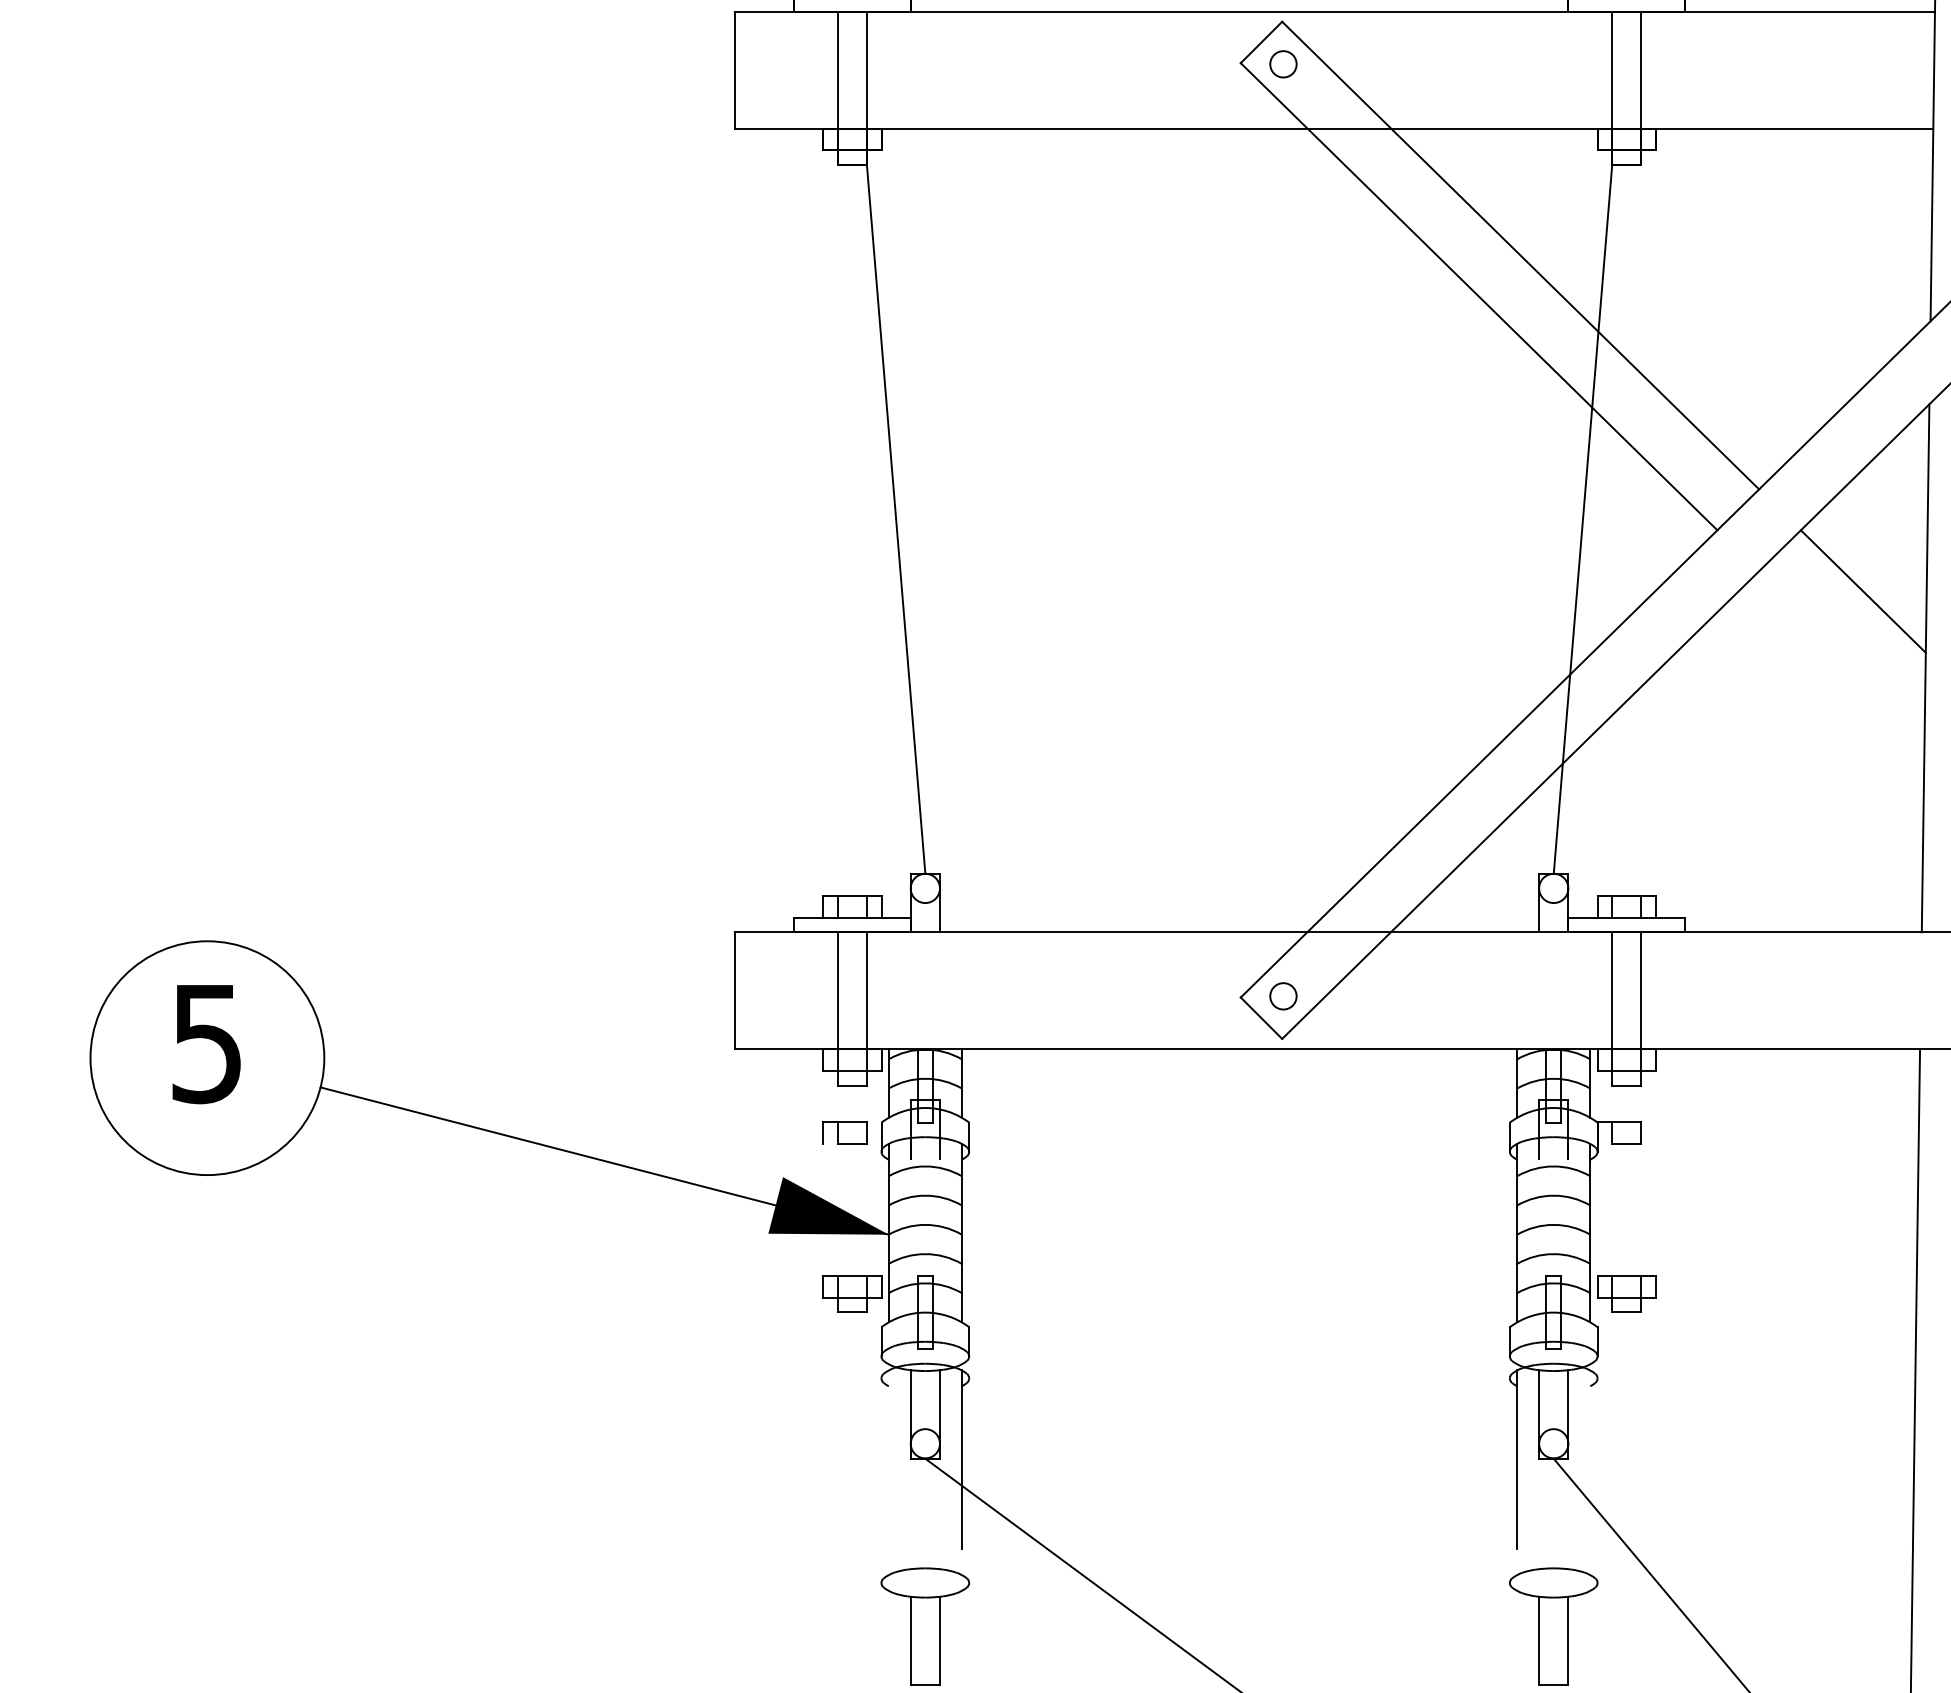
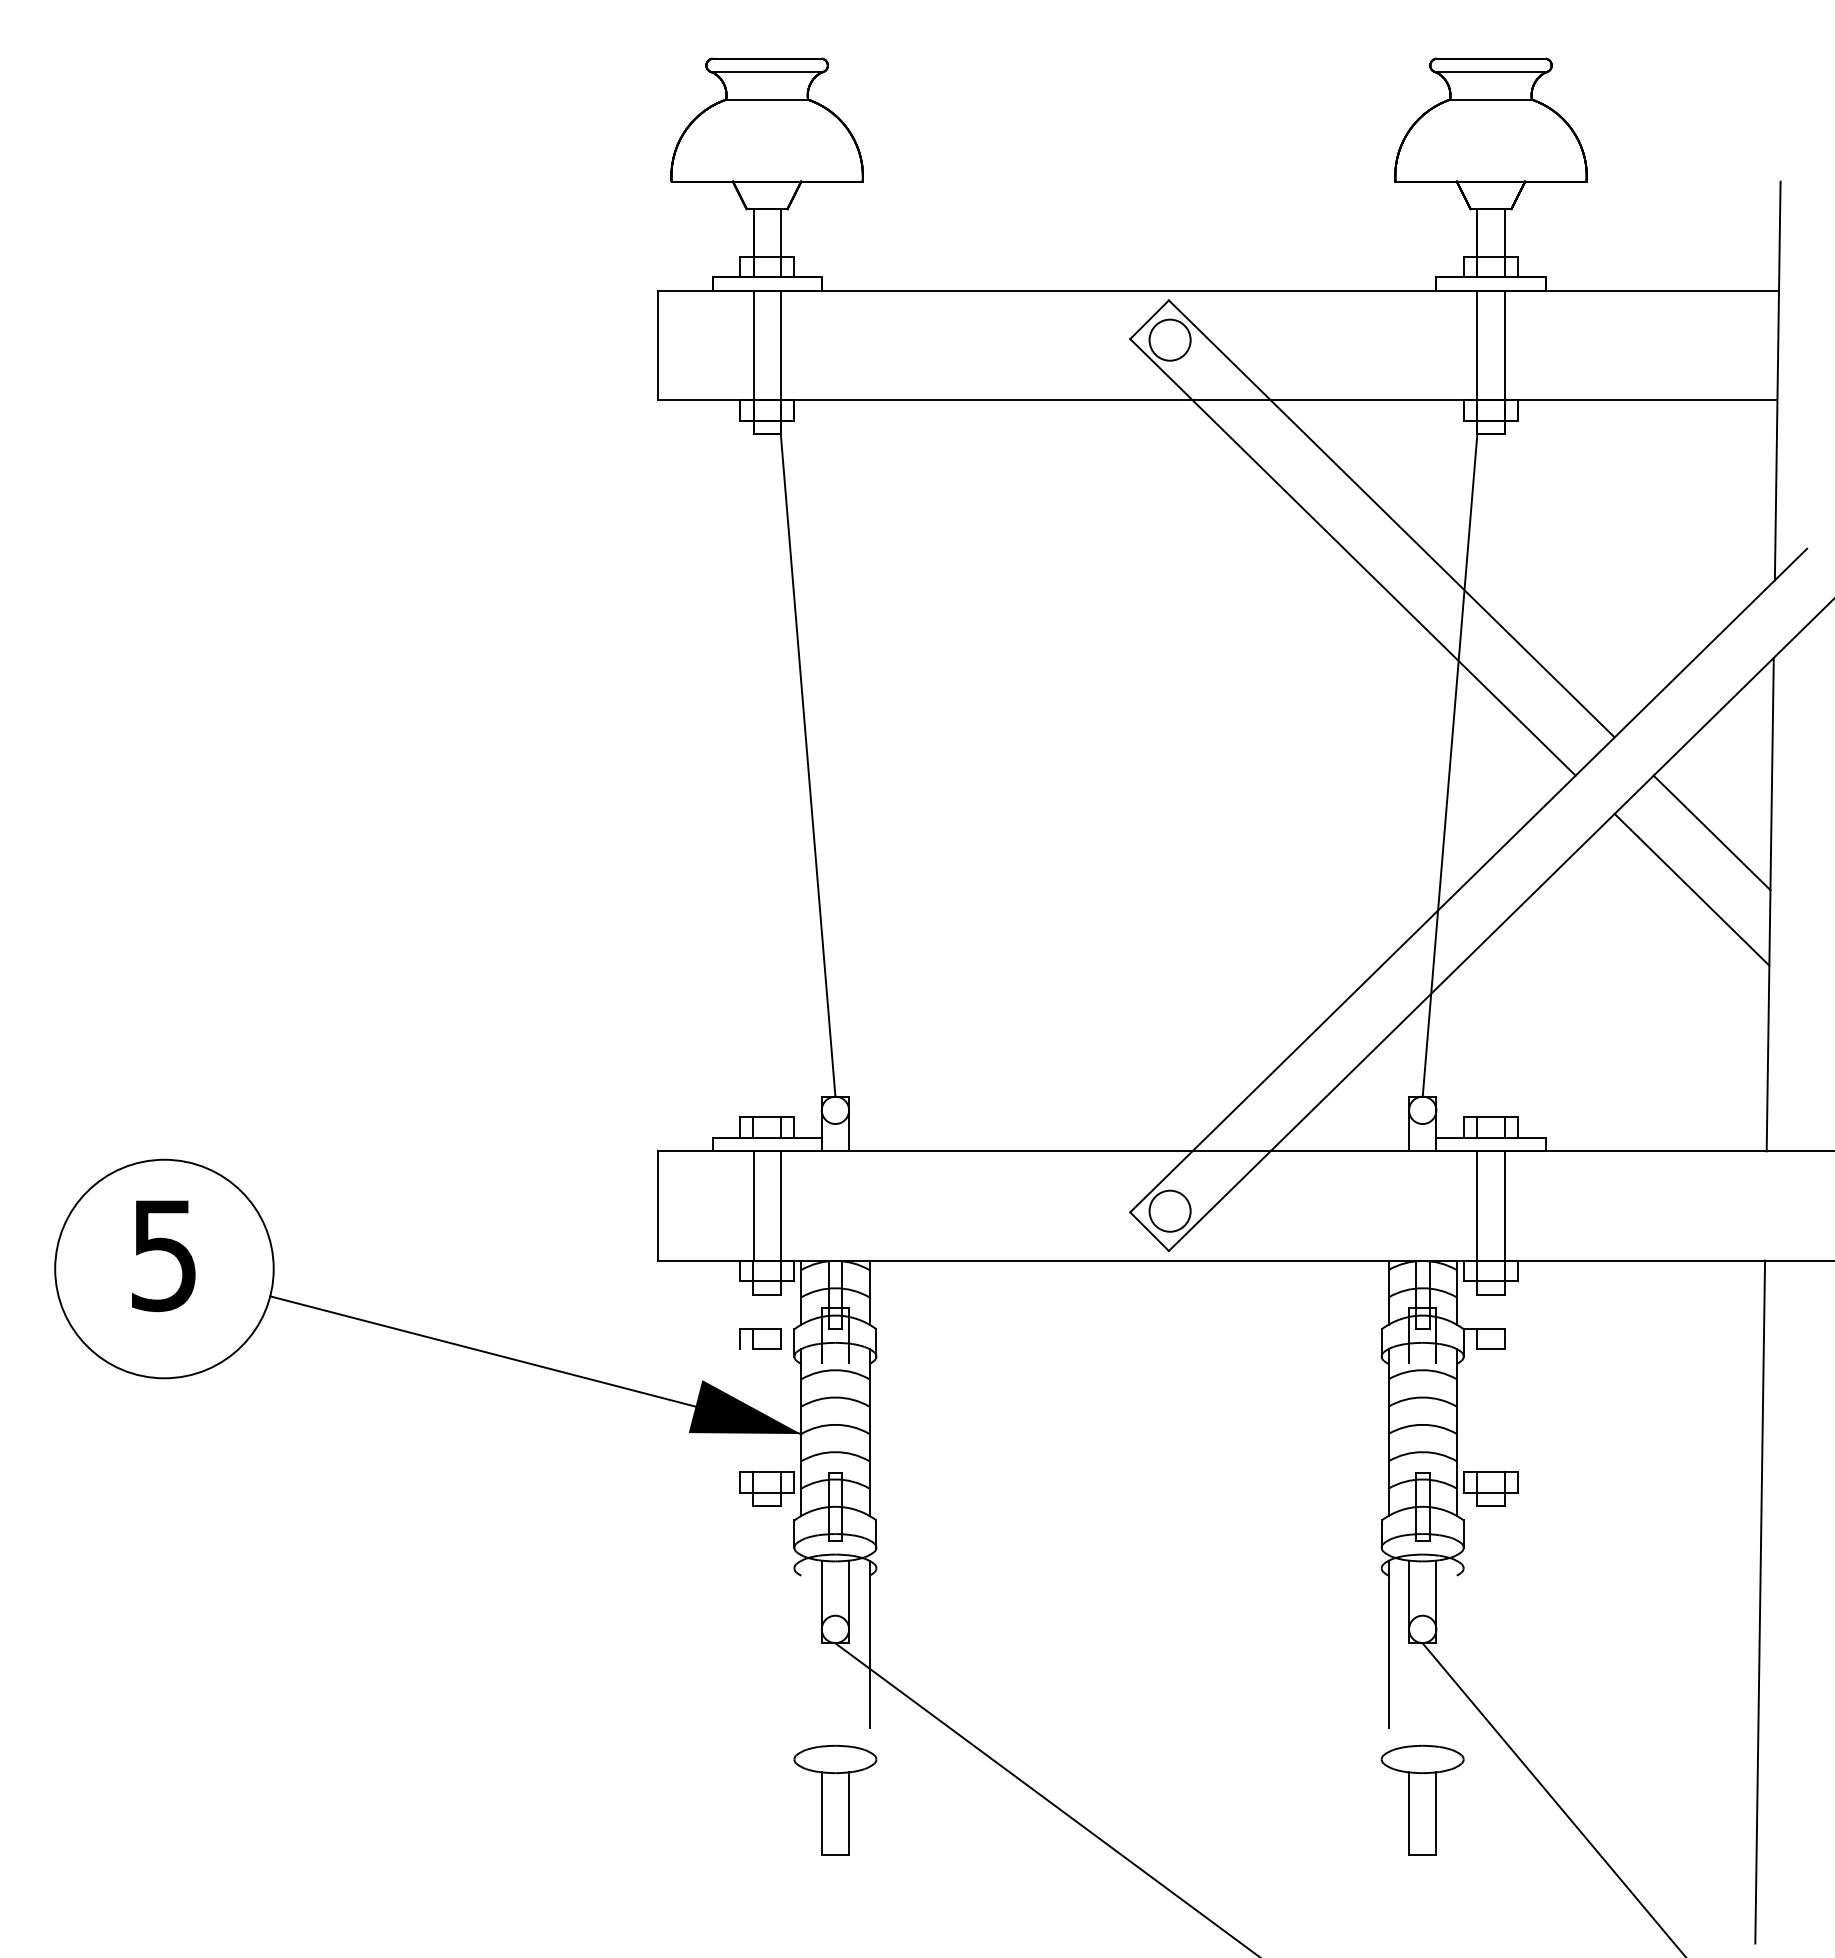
circle: (1282, 63) -> (1169, 339), size x1.67
line: (1841, 652) -> (1691, 889), added
circle: (1282, 995) -> (1169, 1210), size x1.67

